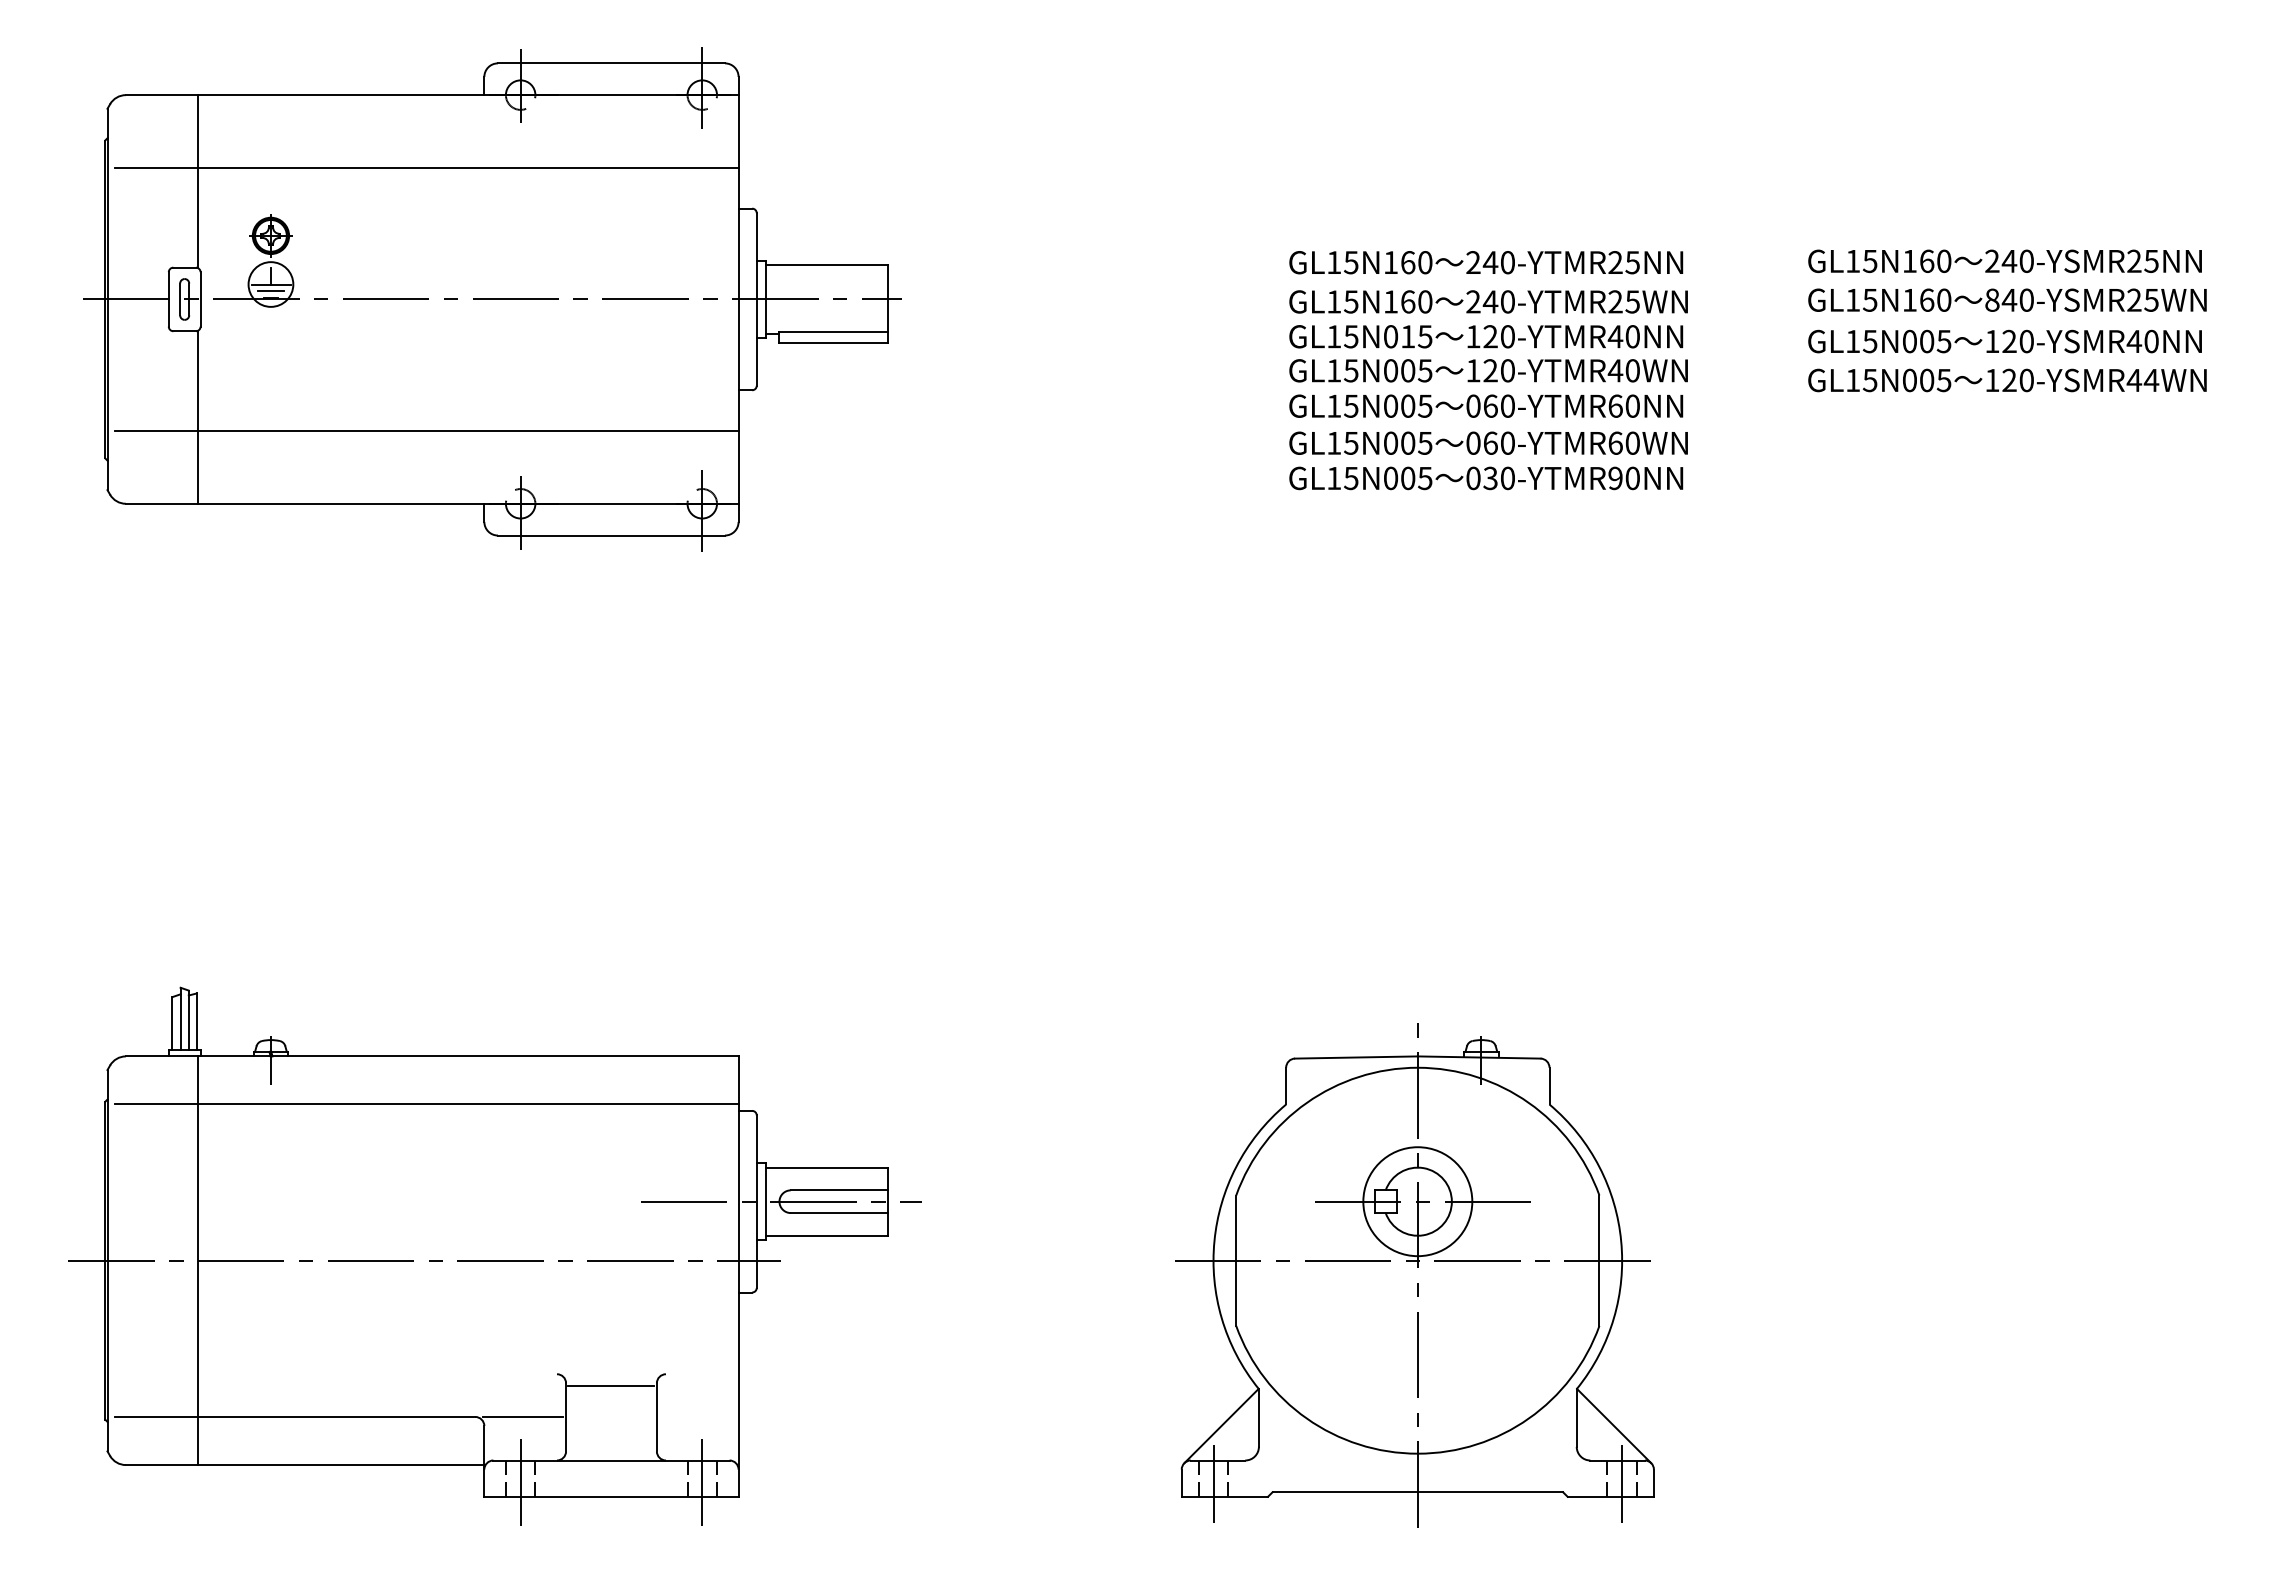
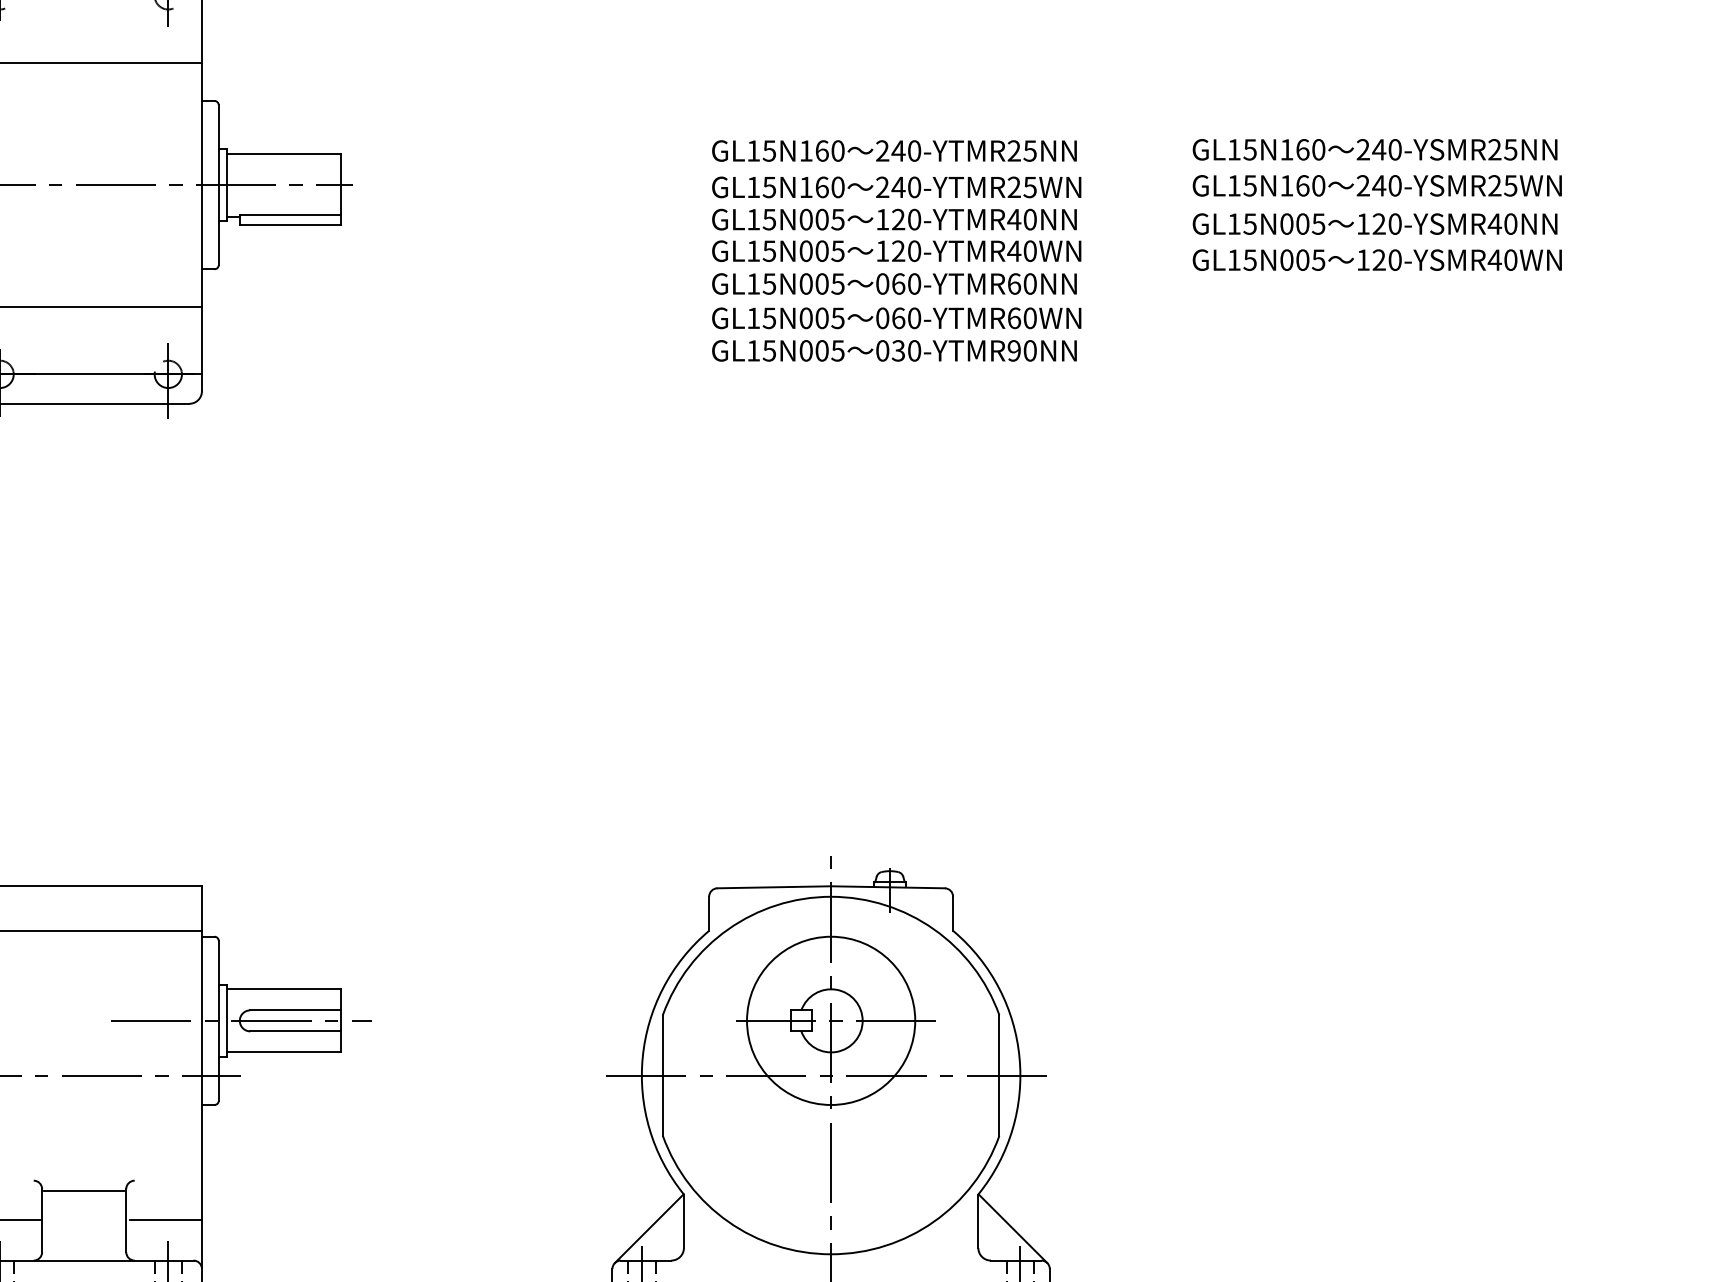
text: (1992, 299) -> (1363, 185), 840-YSMR25WN -> 240-YSMR25WN
text: (1408, 336) -> (822, 219), GL15N015 -> GL15N005
text: (2151, 380) -> (1510, 260), 120-YSMR44WN -> 120-YSMR40WN
circle: (1417, 1201) -> (830, 1020), size x1.67
line: (699, 1416) -> (165, 1219), added

